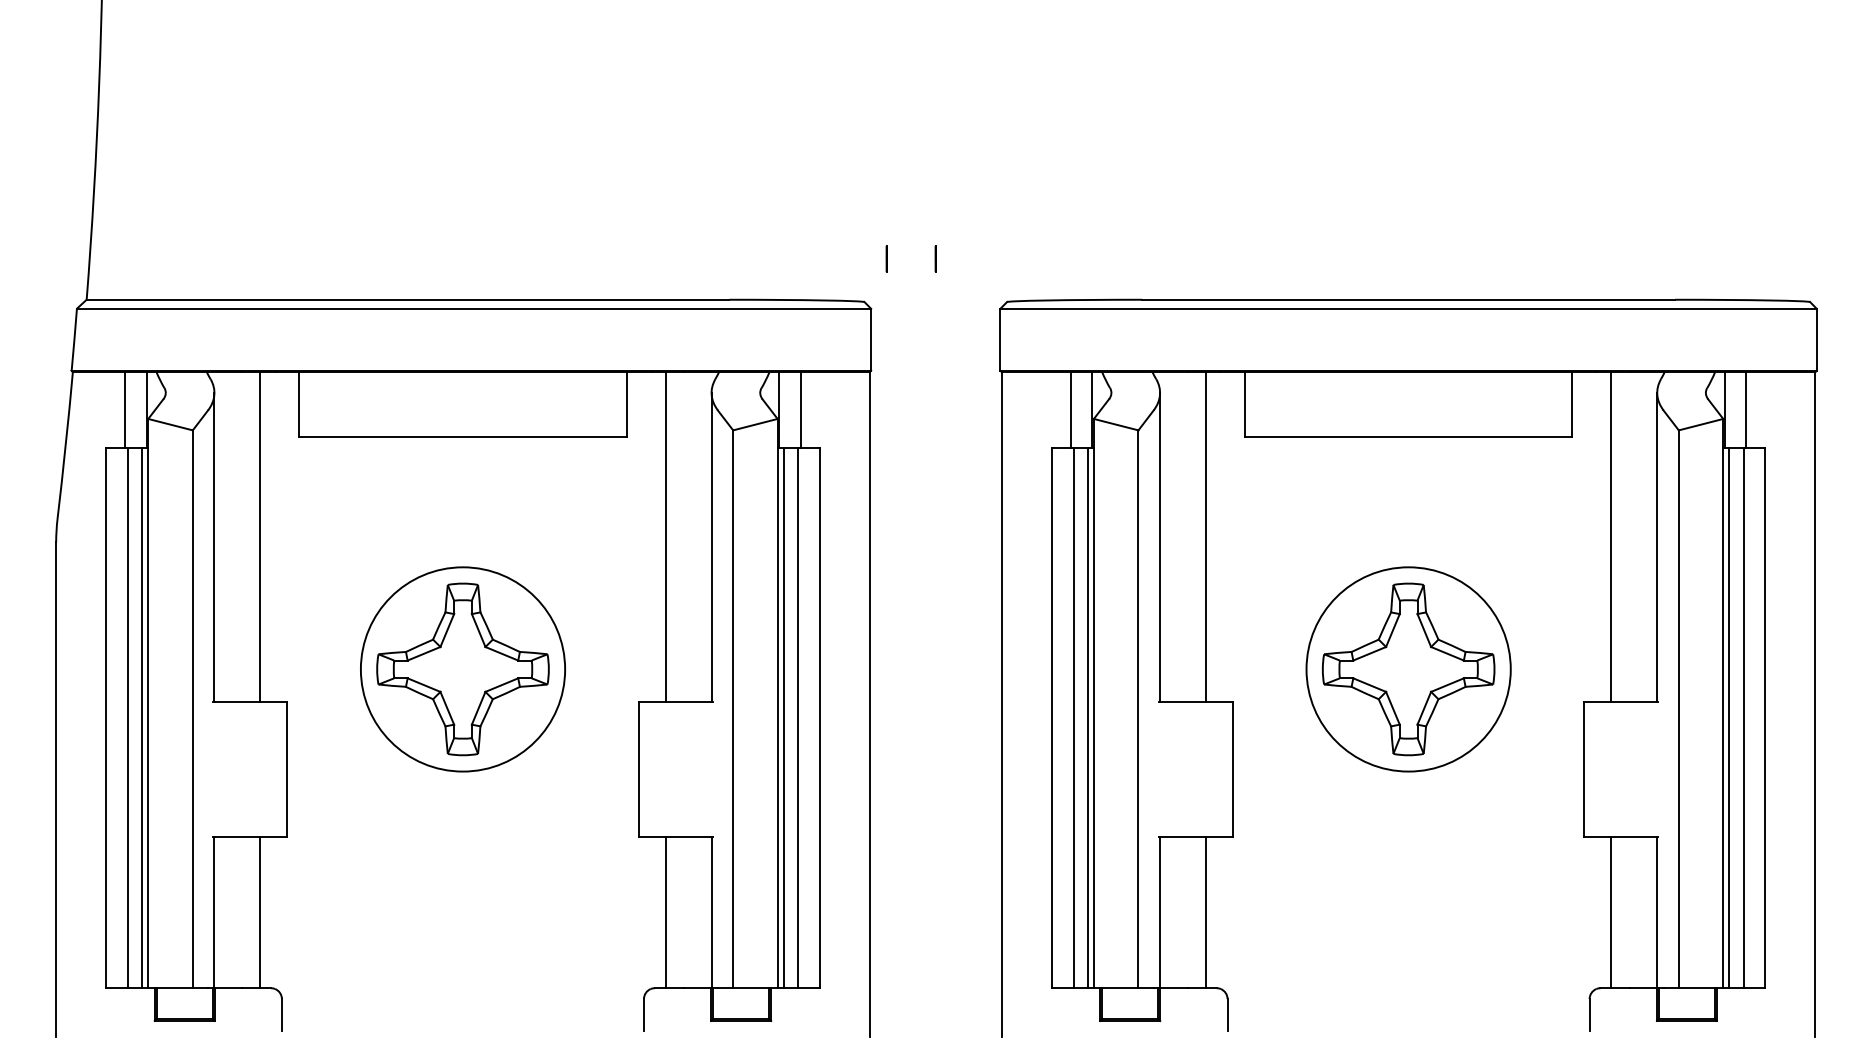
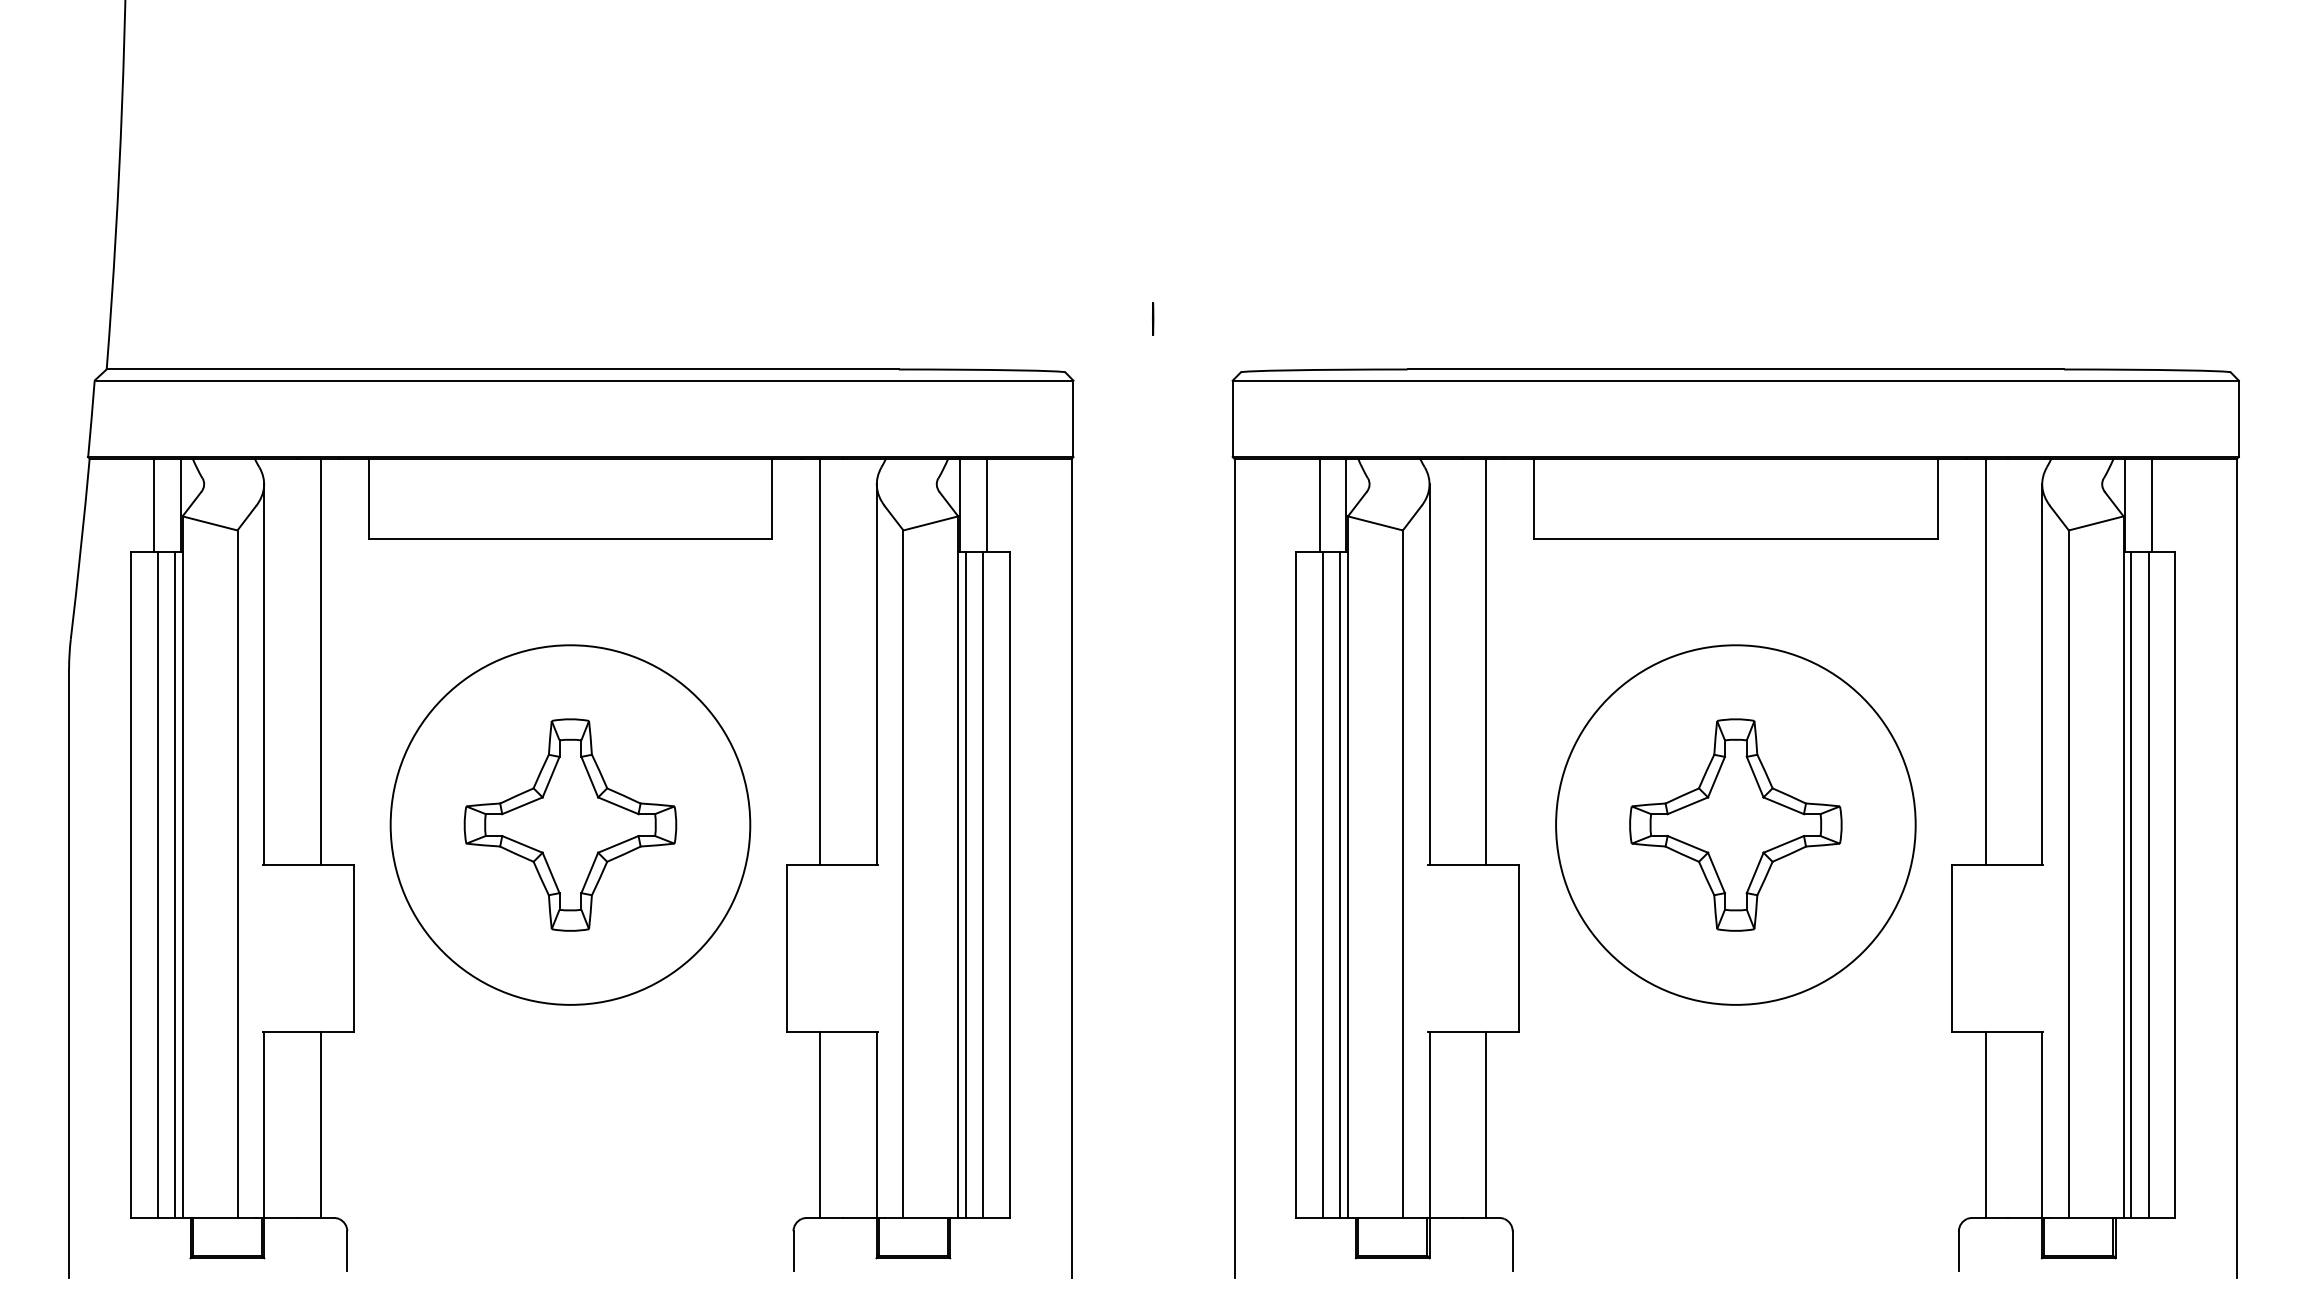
line: (886, 258) -> (1092, 318), removed
circle: (462, 669) -> (569, 825), size x1.43
circle: (1408, 669) -> (1735, 825), size x1.43

